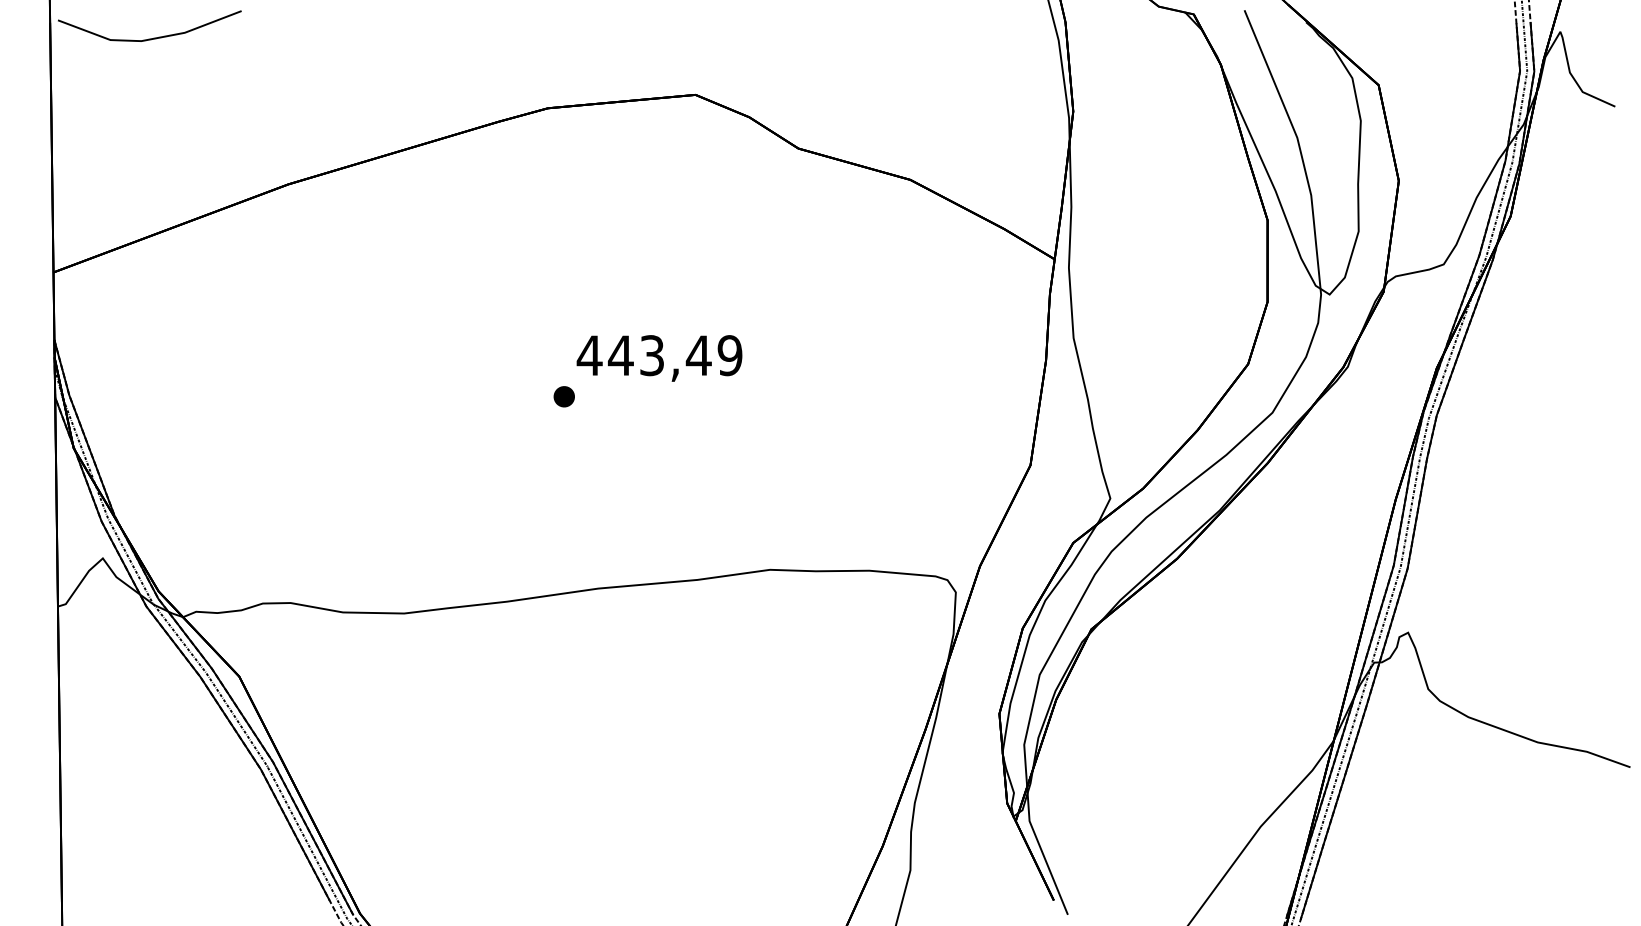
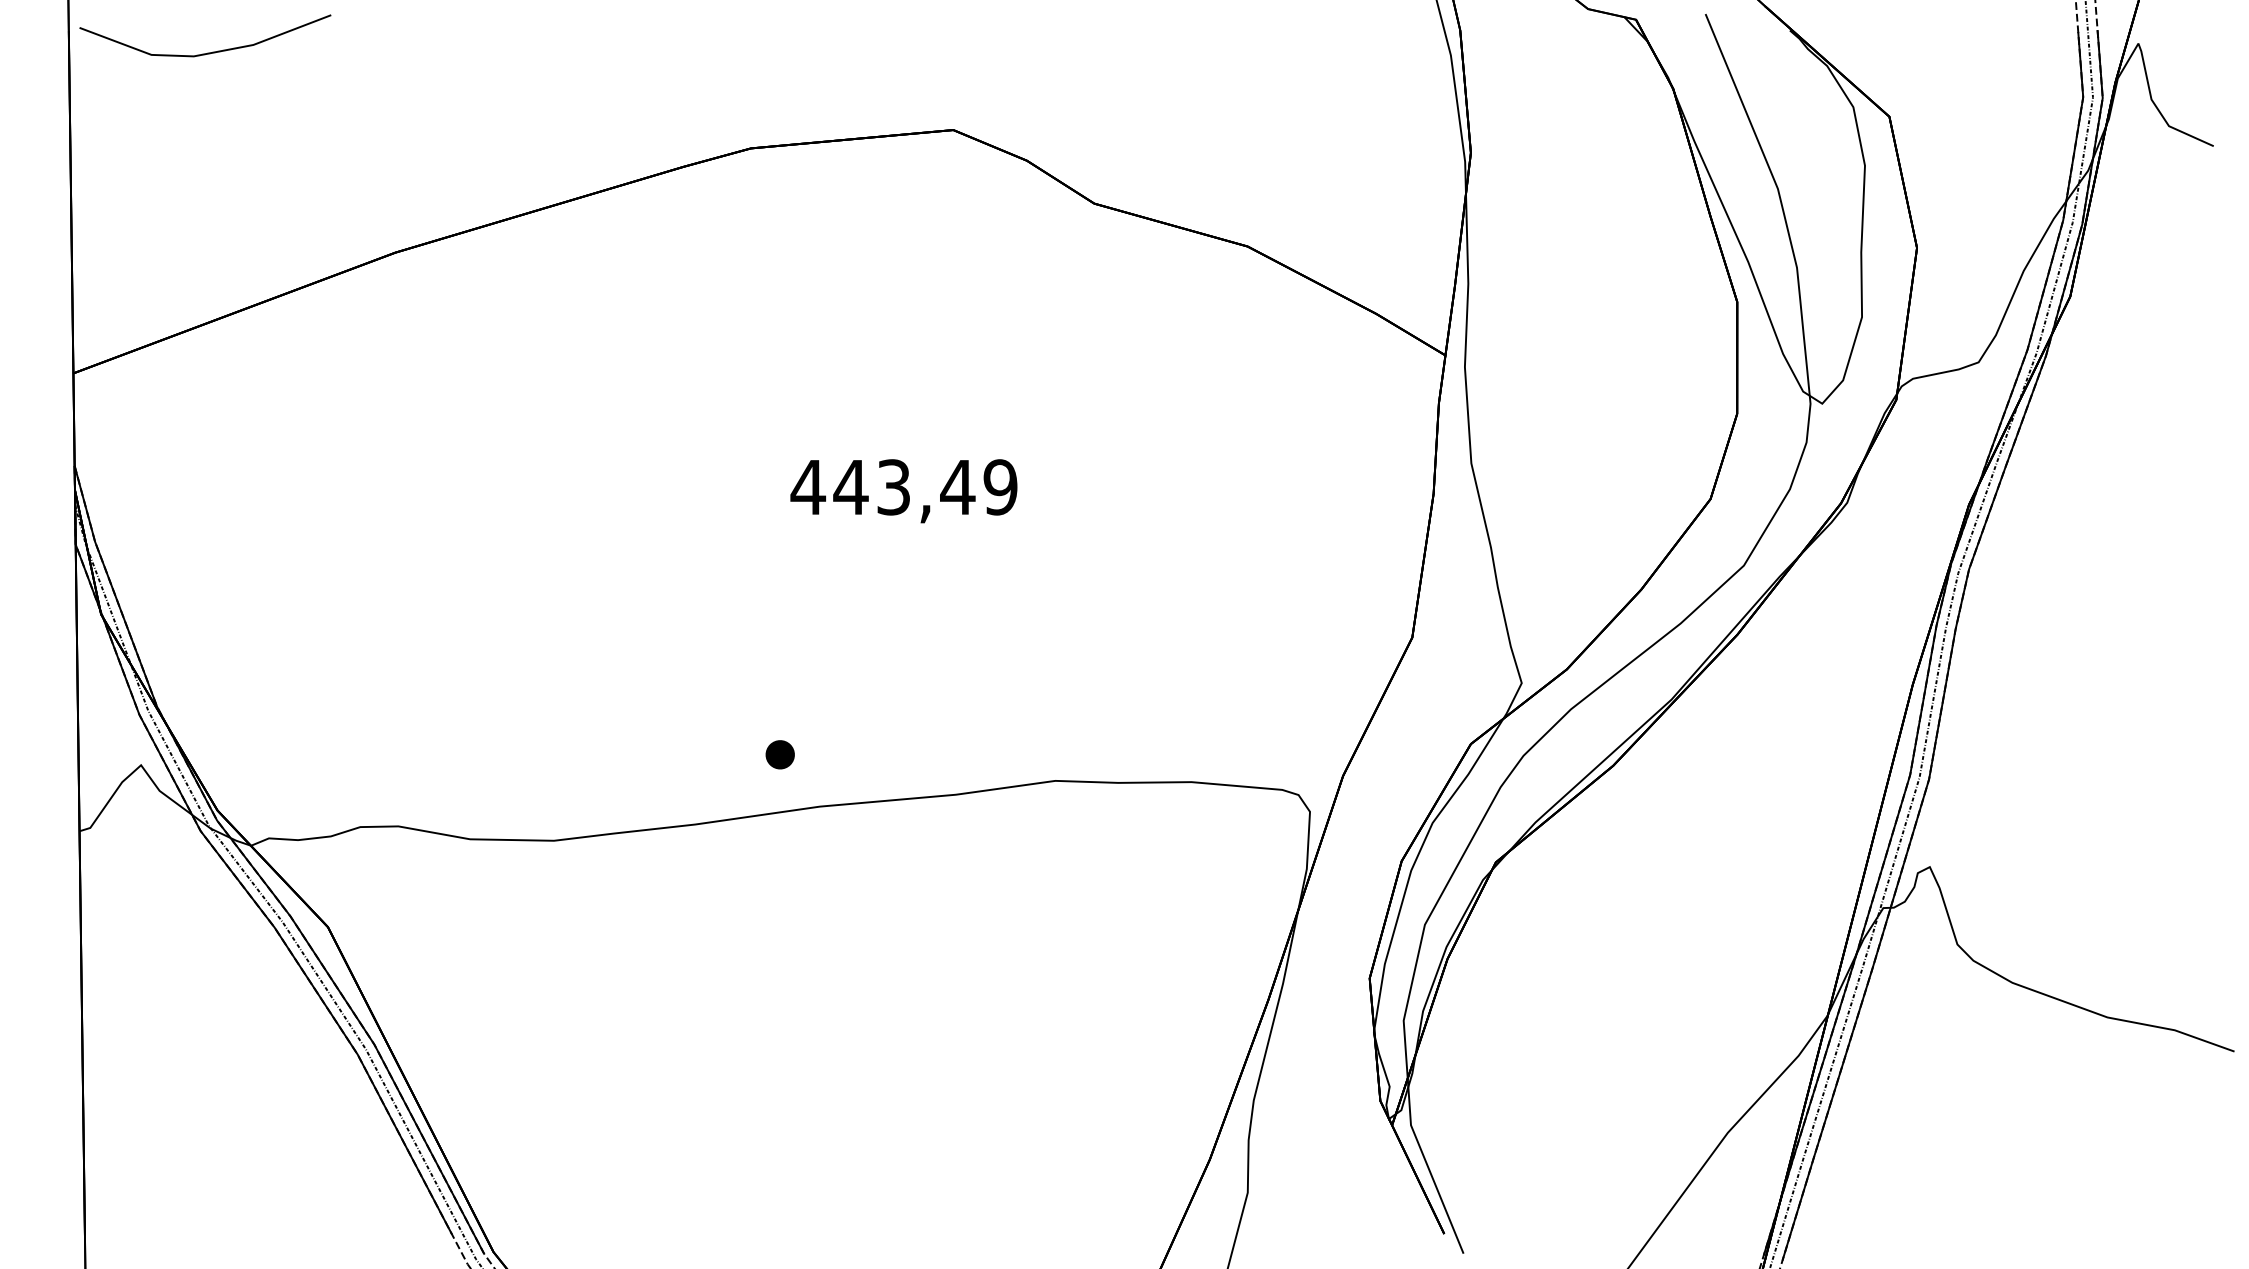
part: (563, 396) -> (779, 754), moved

